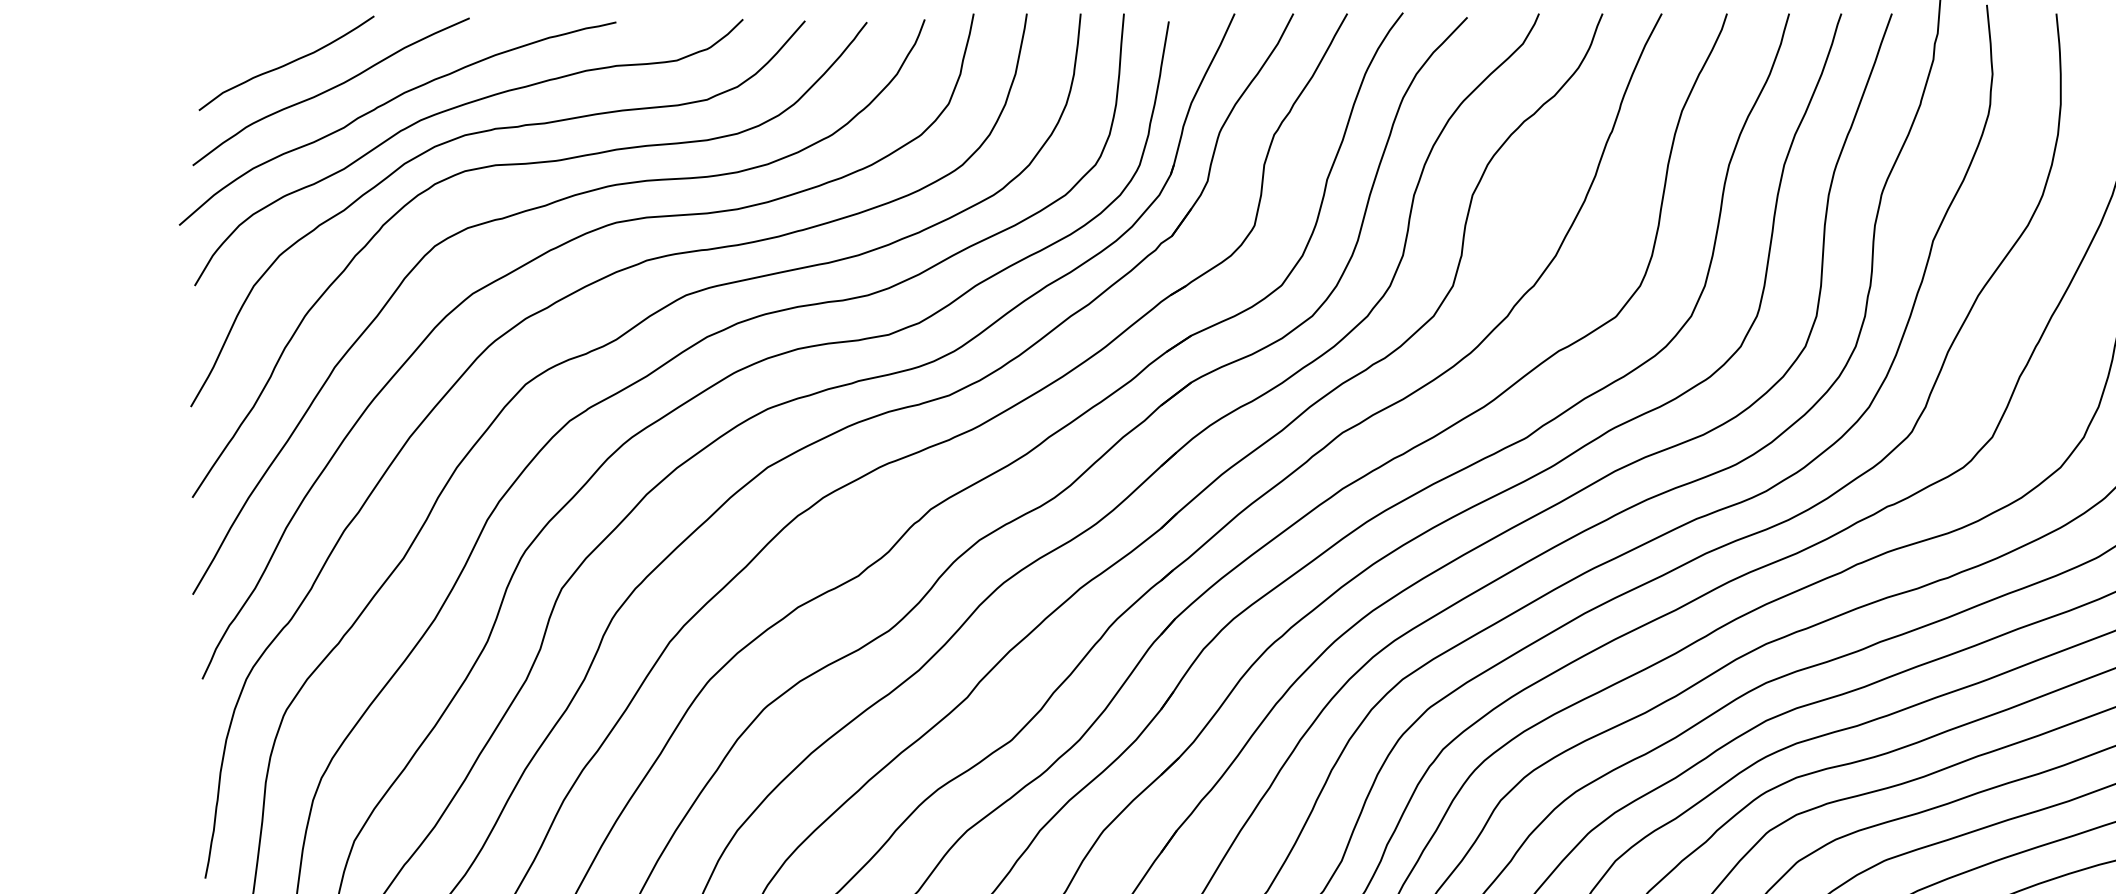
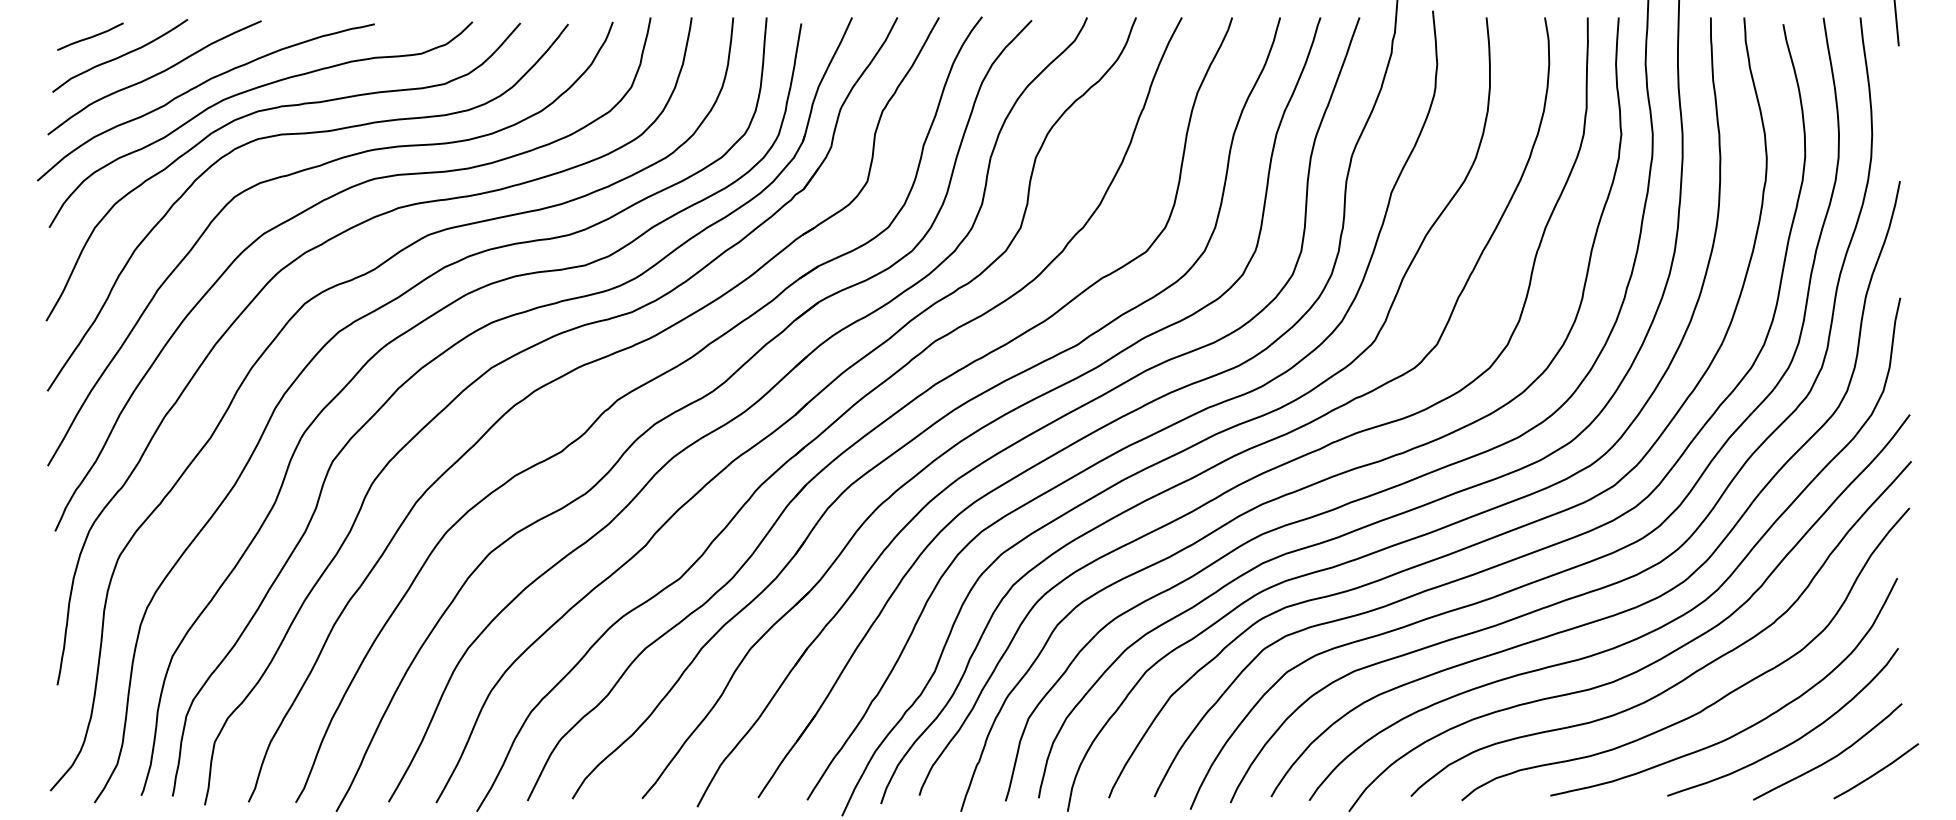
curve: (248, 38) -> (90, 36), added

